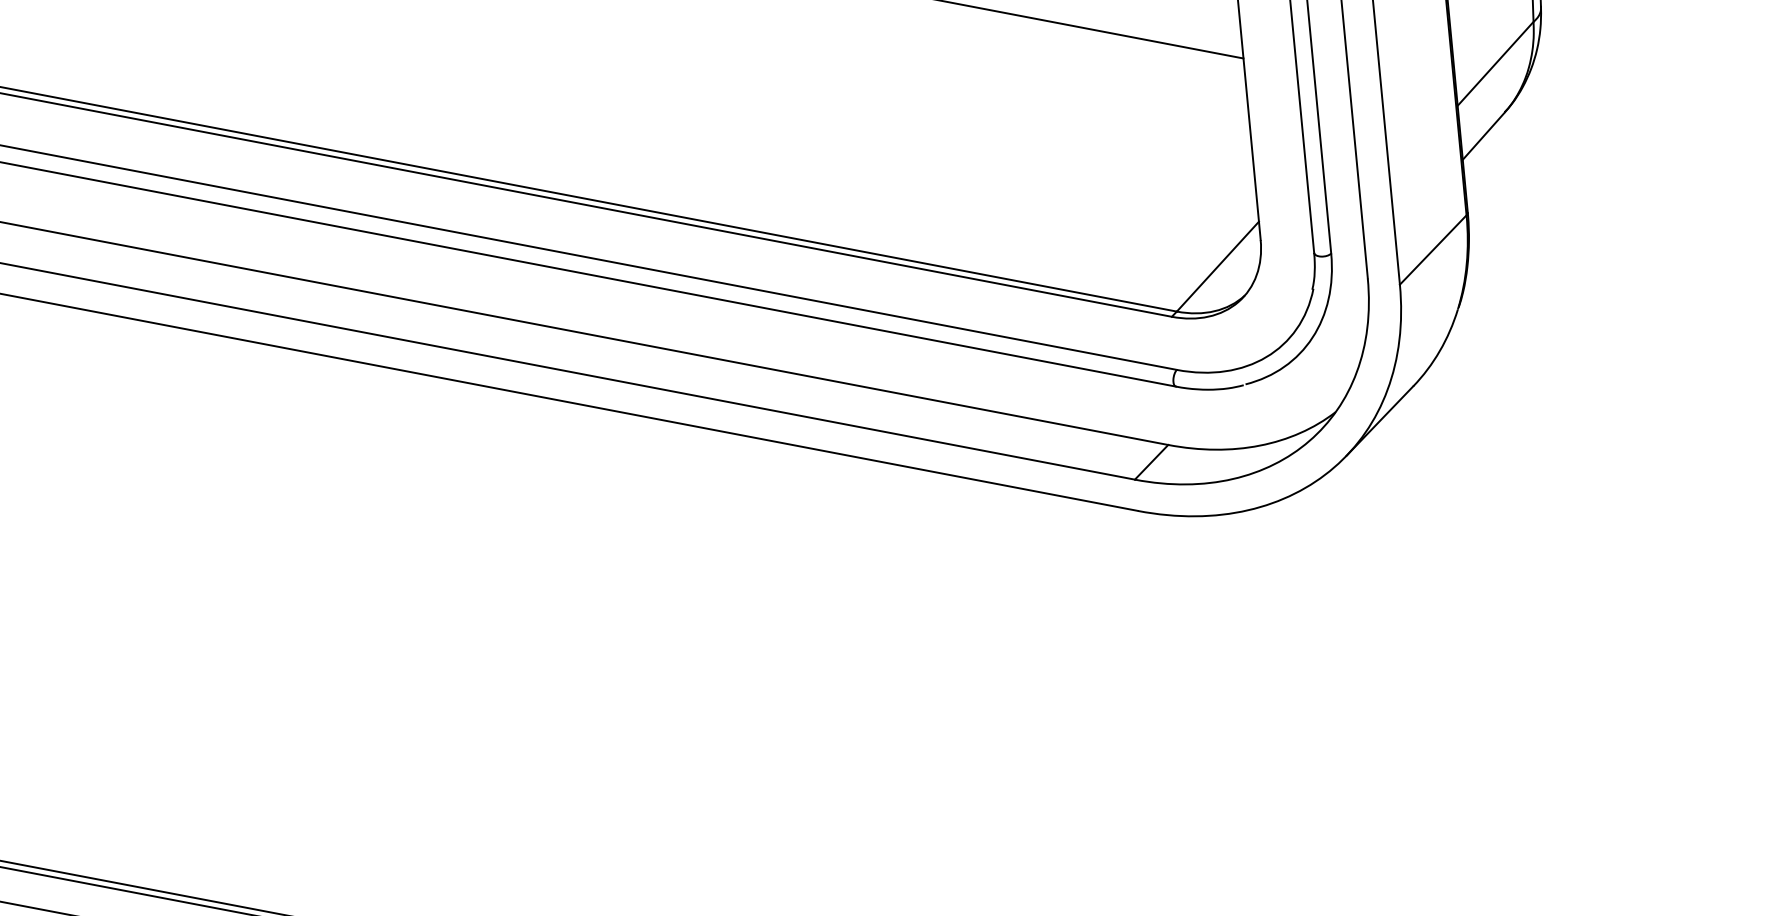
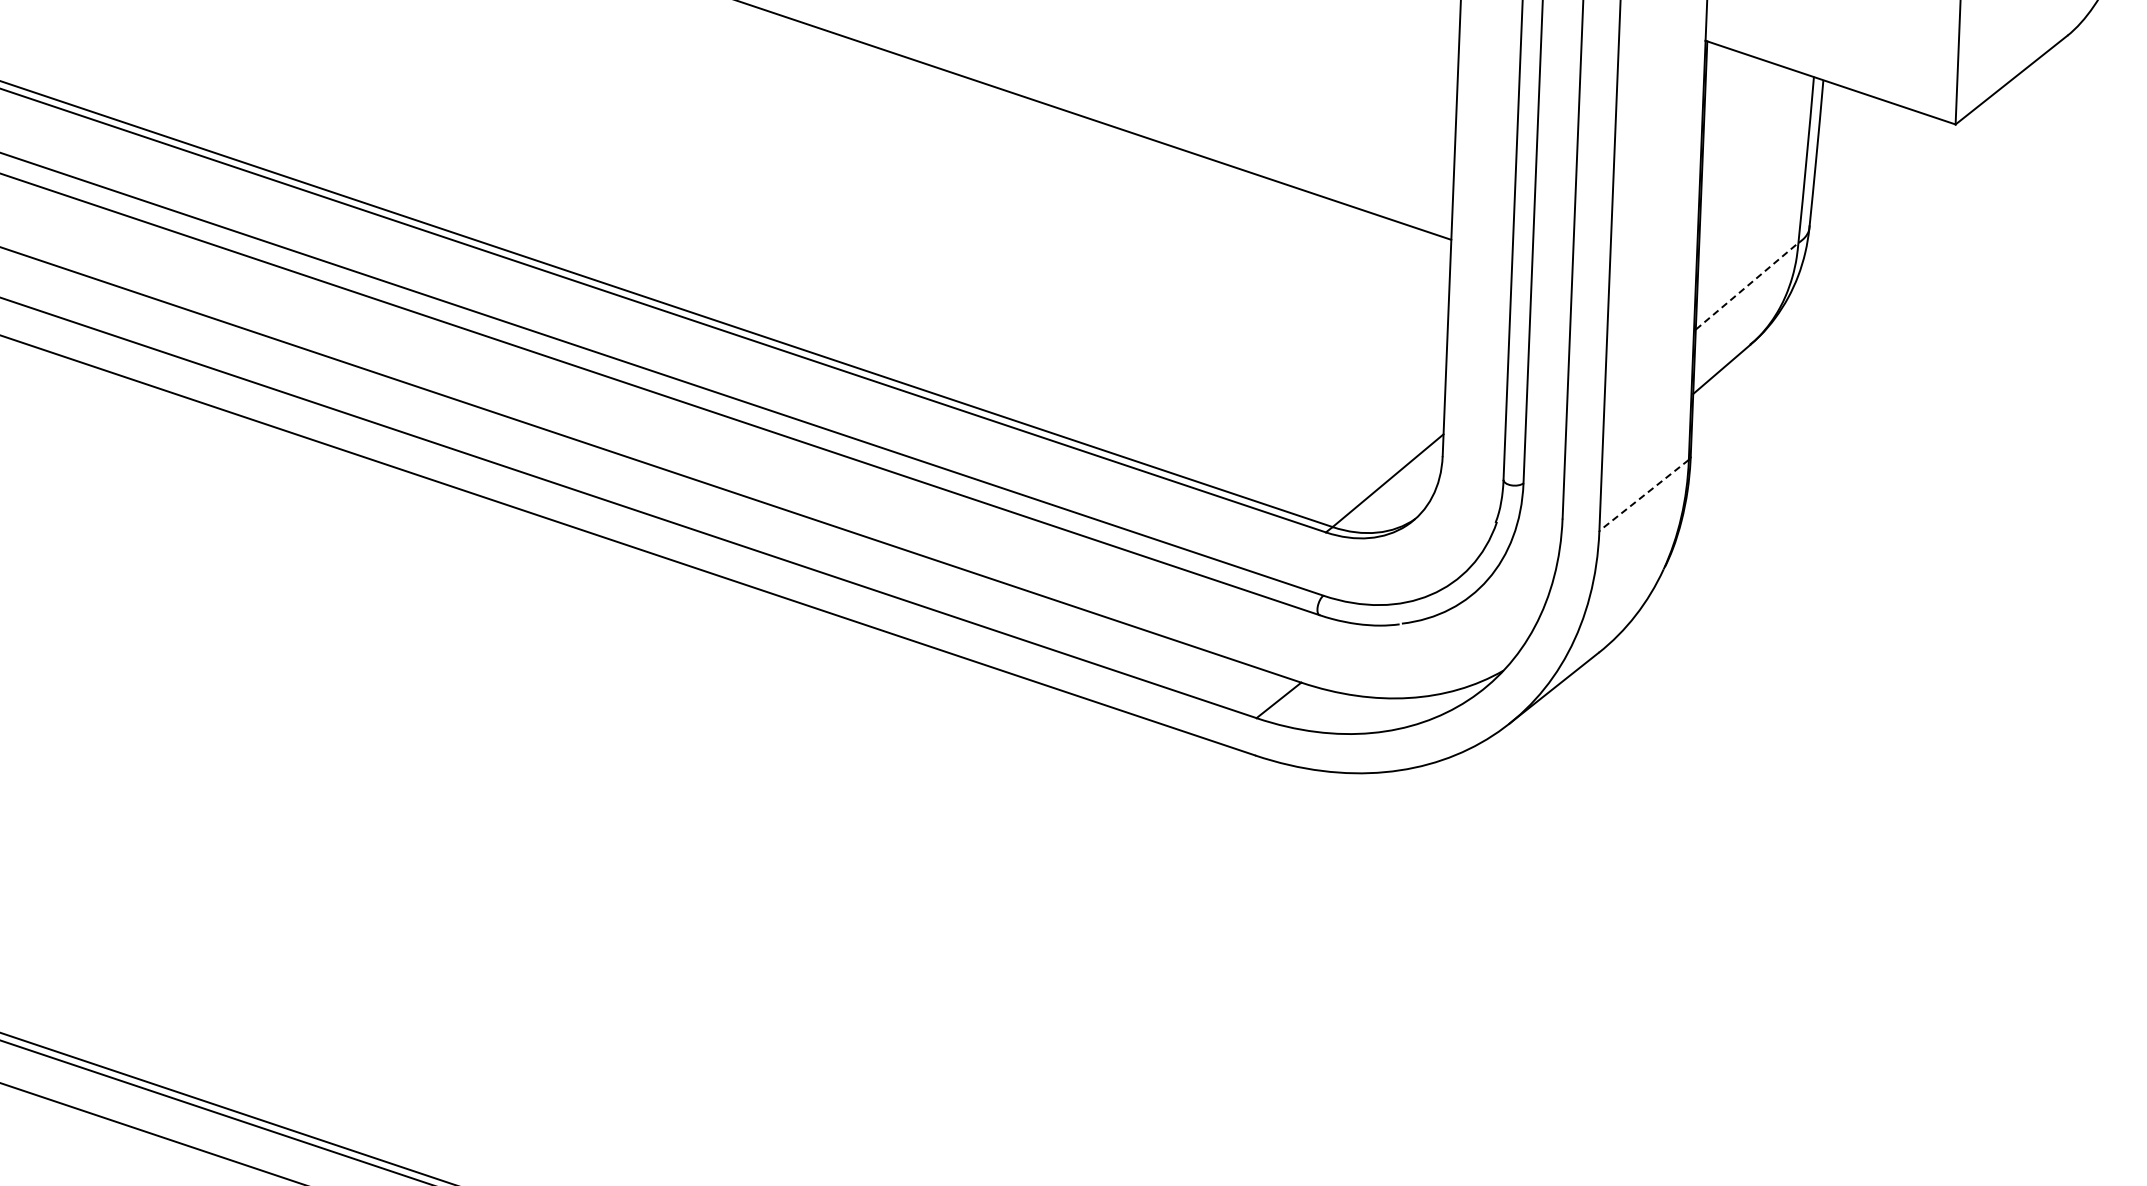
line: (1495, 63) -> (1747, 285), solid -> dashed
line: (1432, 250) -> (1643, 495), solid -> dashed

